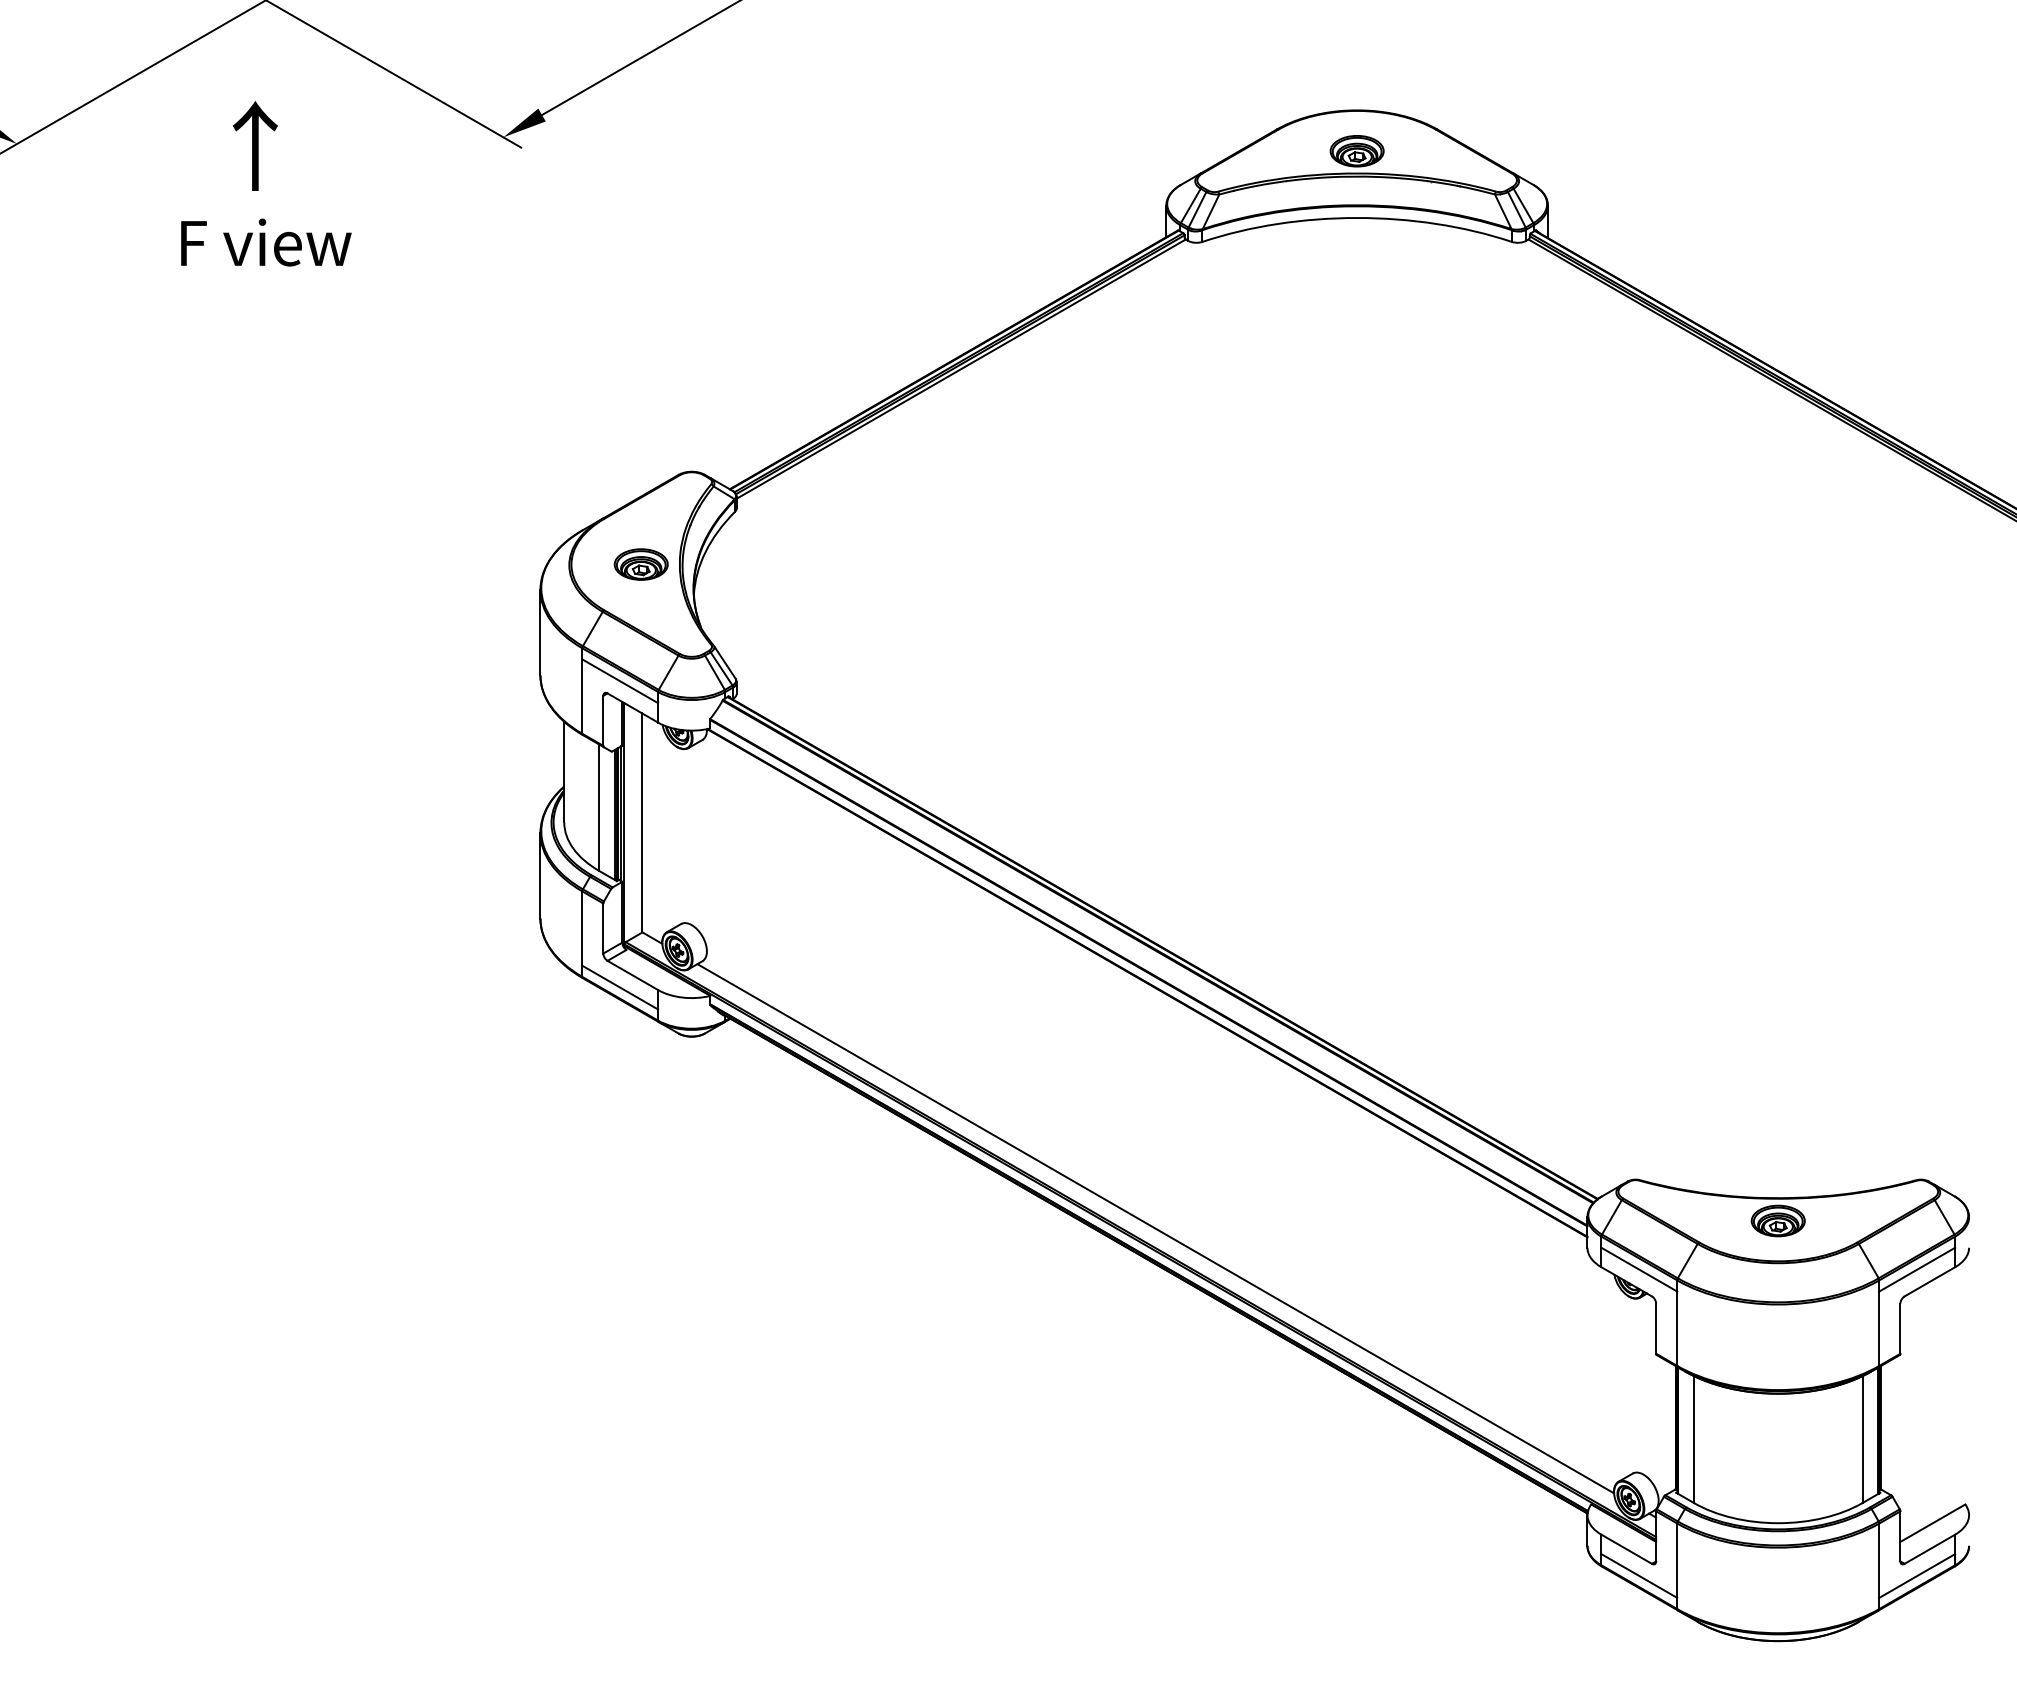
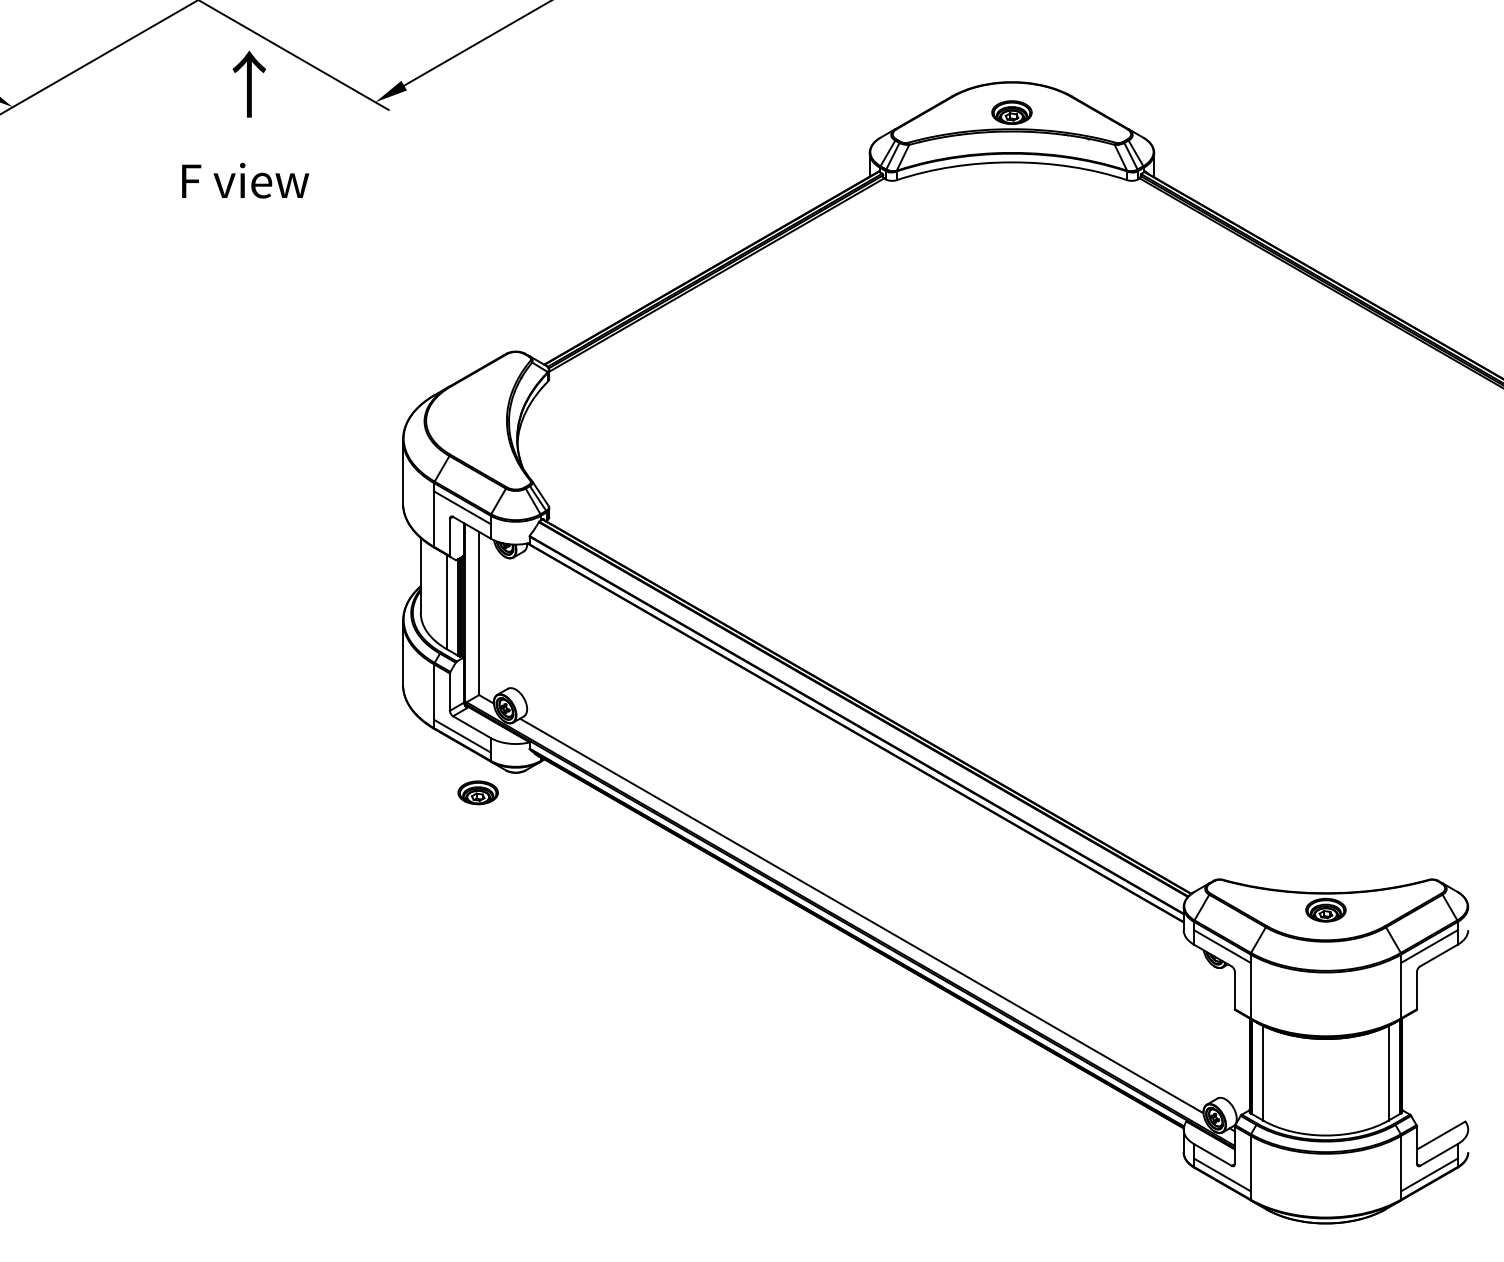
text: (255, 145) -> (249, 83), moved
text: (266, 242) -> (245, 180), moved
part: (640, 564) -> (477, 792), moved

